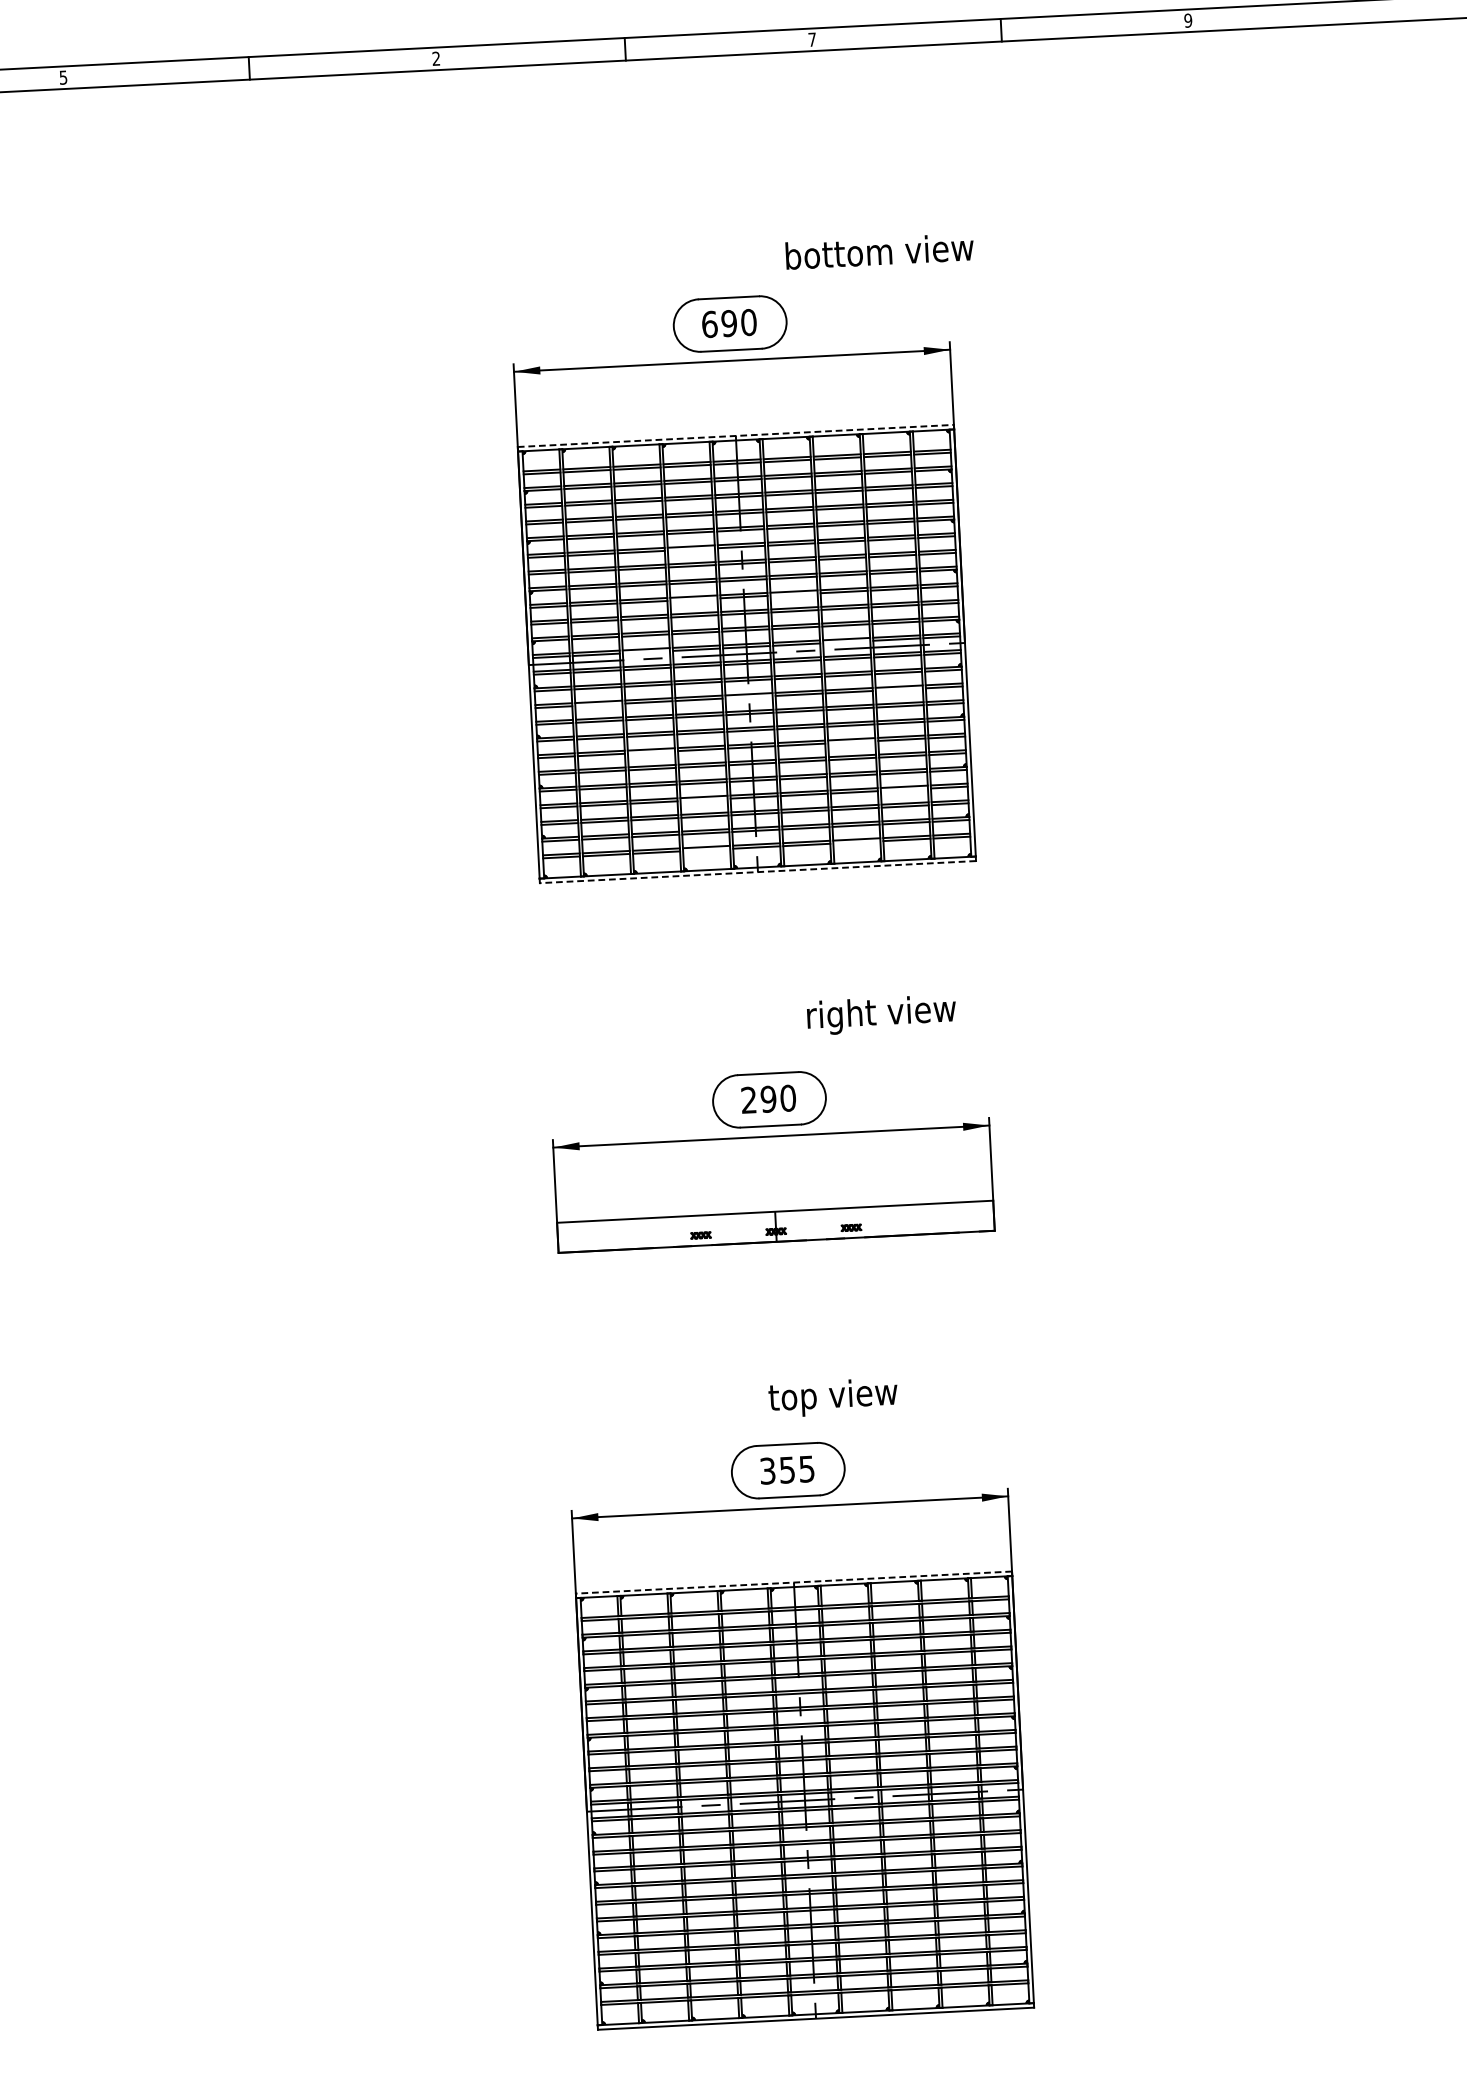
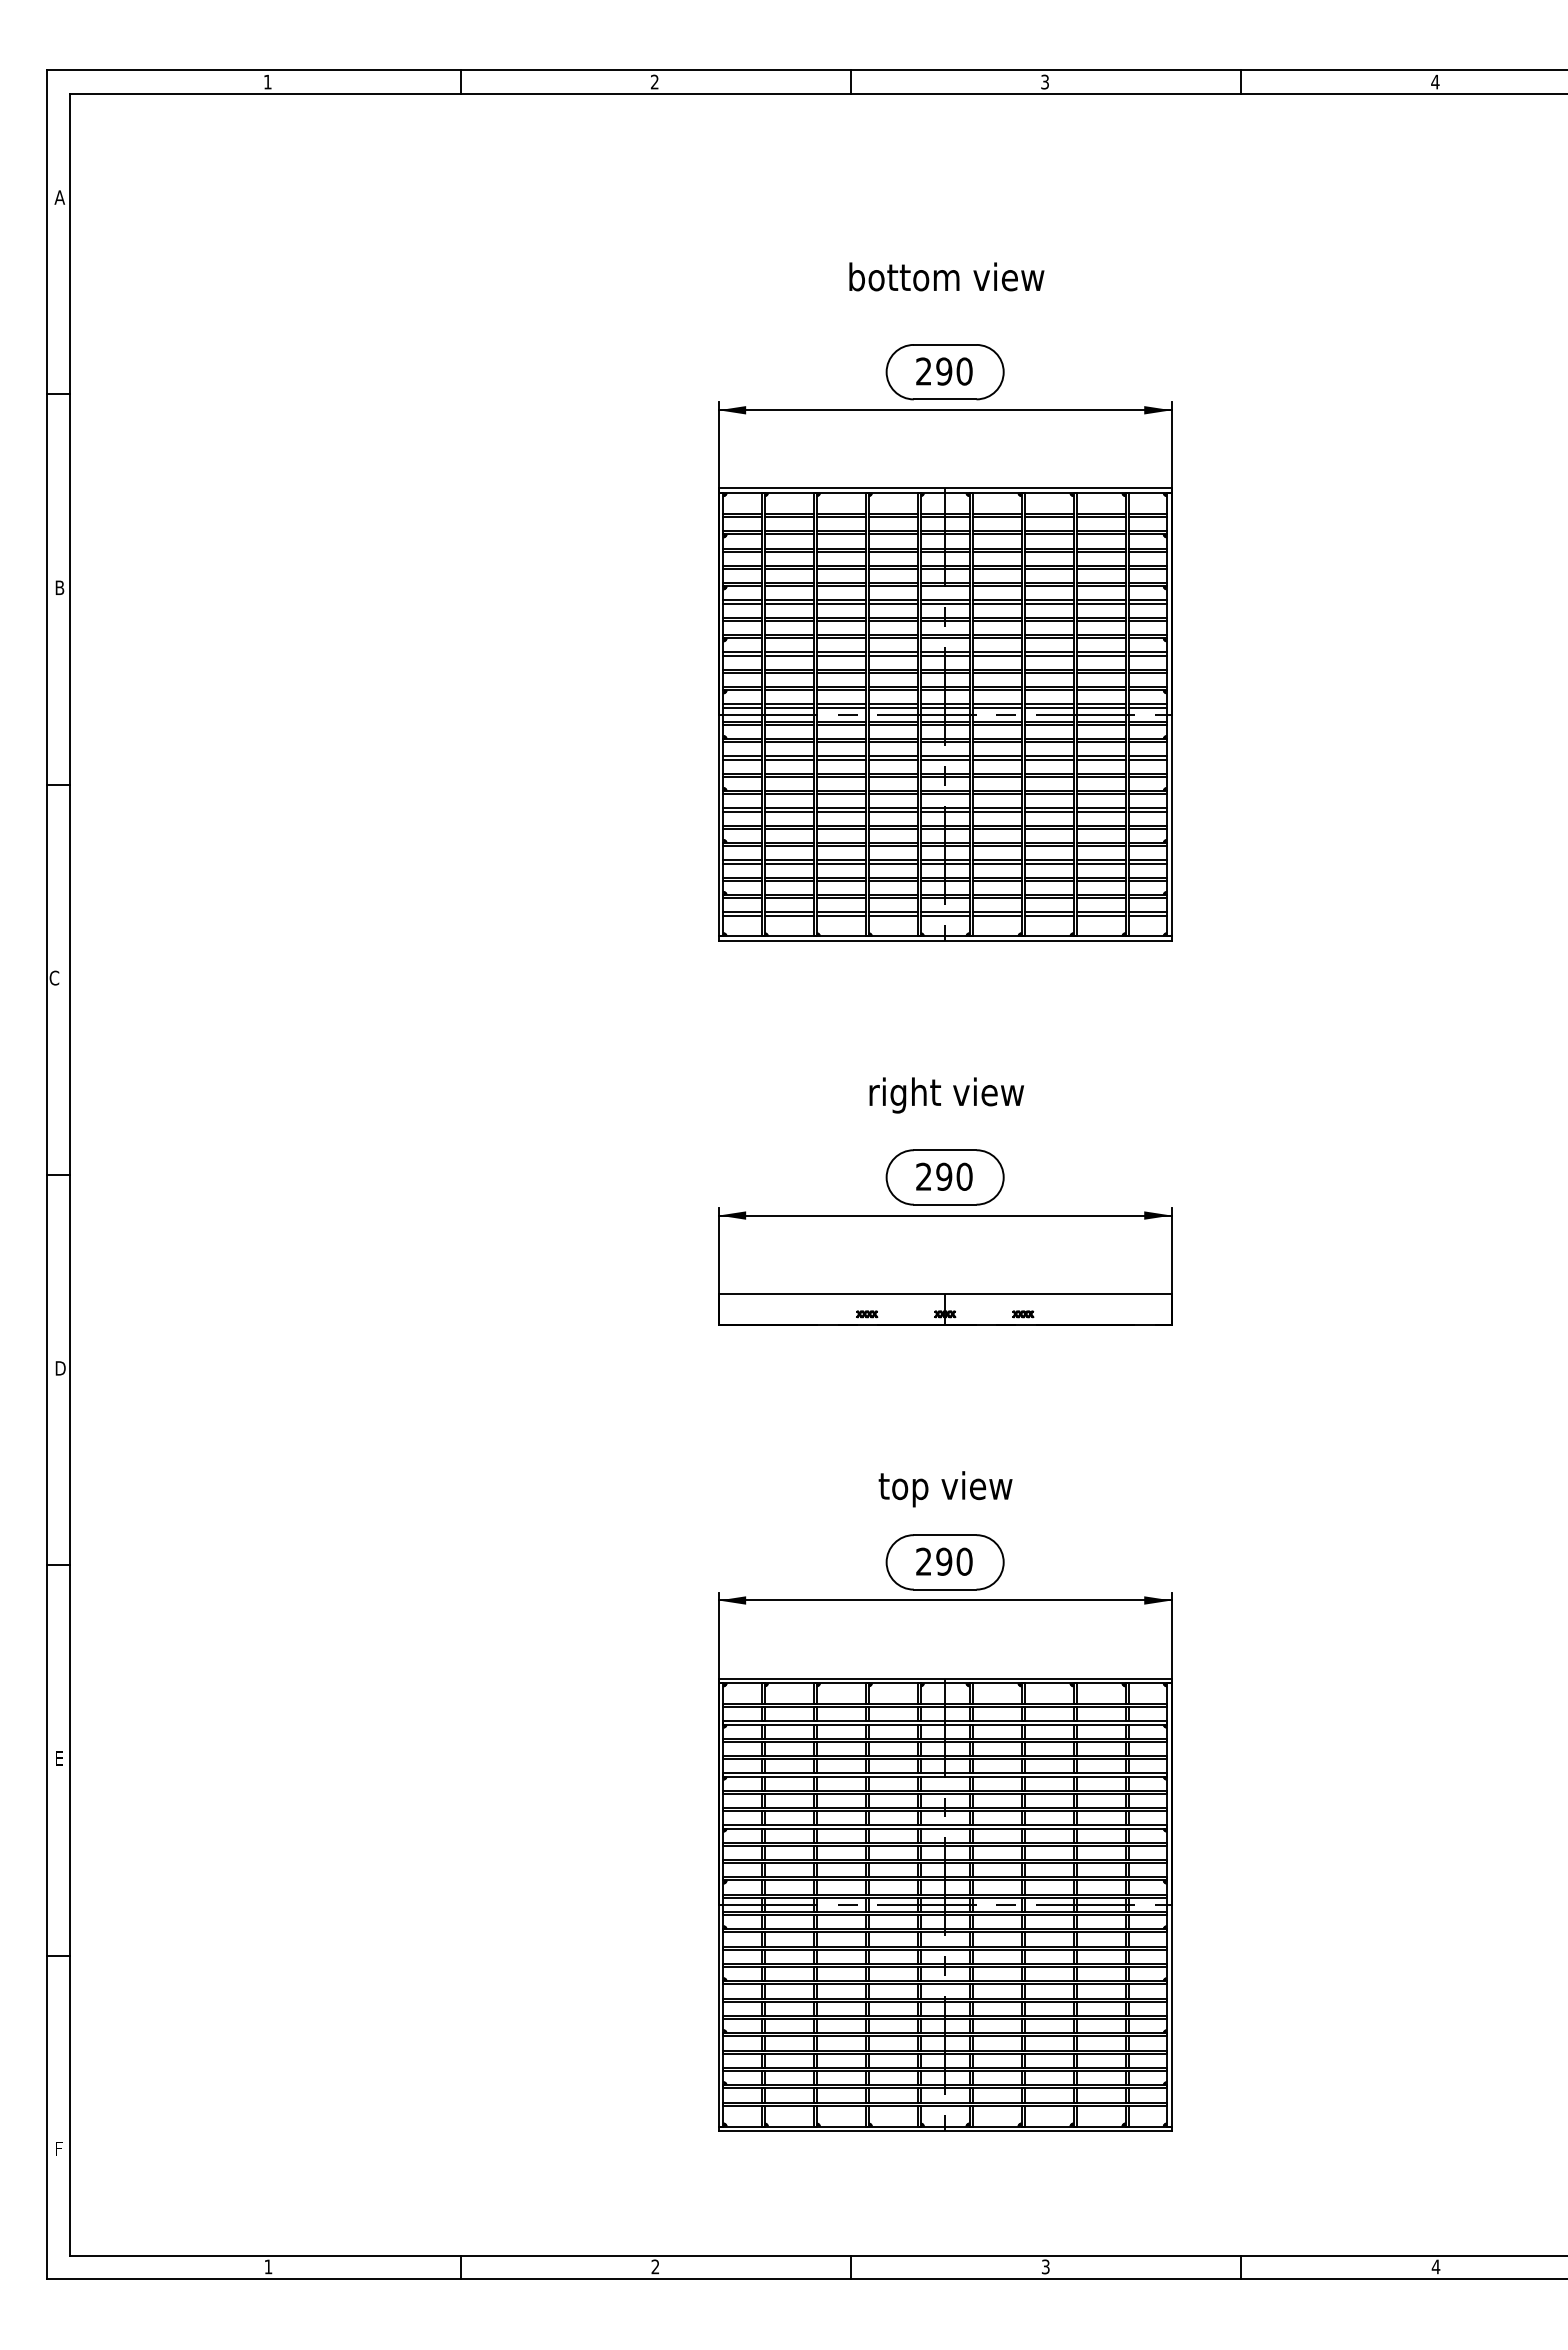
text: (1188, 20) -> (1435, 81), 9 -> 4
text: (811, 39) -> (1044, 81), 7 -> 3
text: (63, 77) -> (267, 81), 5 -> 1
text: (879, 251) -> (946, 276), moved
text: (710, 324) -> (924, 371), 690 -> 290
line: (736, 436) -> (945, 488), dashed -> solid
line: (690, 549) -> (892, 603), added
line: (793, 594) -> (996, 655), added
line: (693, 599) -> (892, 655), added
line: (846, 642) -> (1048, 707), added
line: (645, 652) -> (840, 707), added
line: (898, 689) -> (1100, 759), added
line: (748, 697) -> (944, 759), added
line: (598, 704) -> (788, 759), added
line: (851, 742) -> (1048, 811), added
line: (650, 752) -> (840, 811), added
line: (903, 789) -> (1100, 863), added
line: (703, 799) -> (892, 863), added
line: (856, 842) -> (1048, 915), added
line: (705, 850) -> (892, 915), added
line: (757, 872) -> (944, 941), dashed -> solid
text: (881, 1015) -> (946, 1095), moved
text: (833, 1397) -> (945, 1489), moved
text: (787, 1469) -> (944, 1561), 355 -> 290
line: (793, 1582) -> (944, 1678), dashed -> solid

